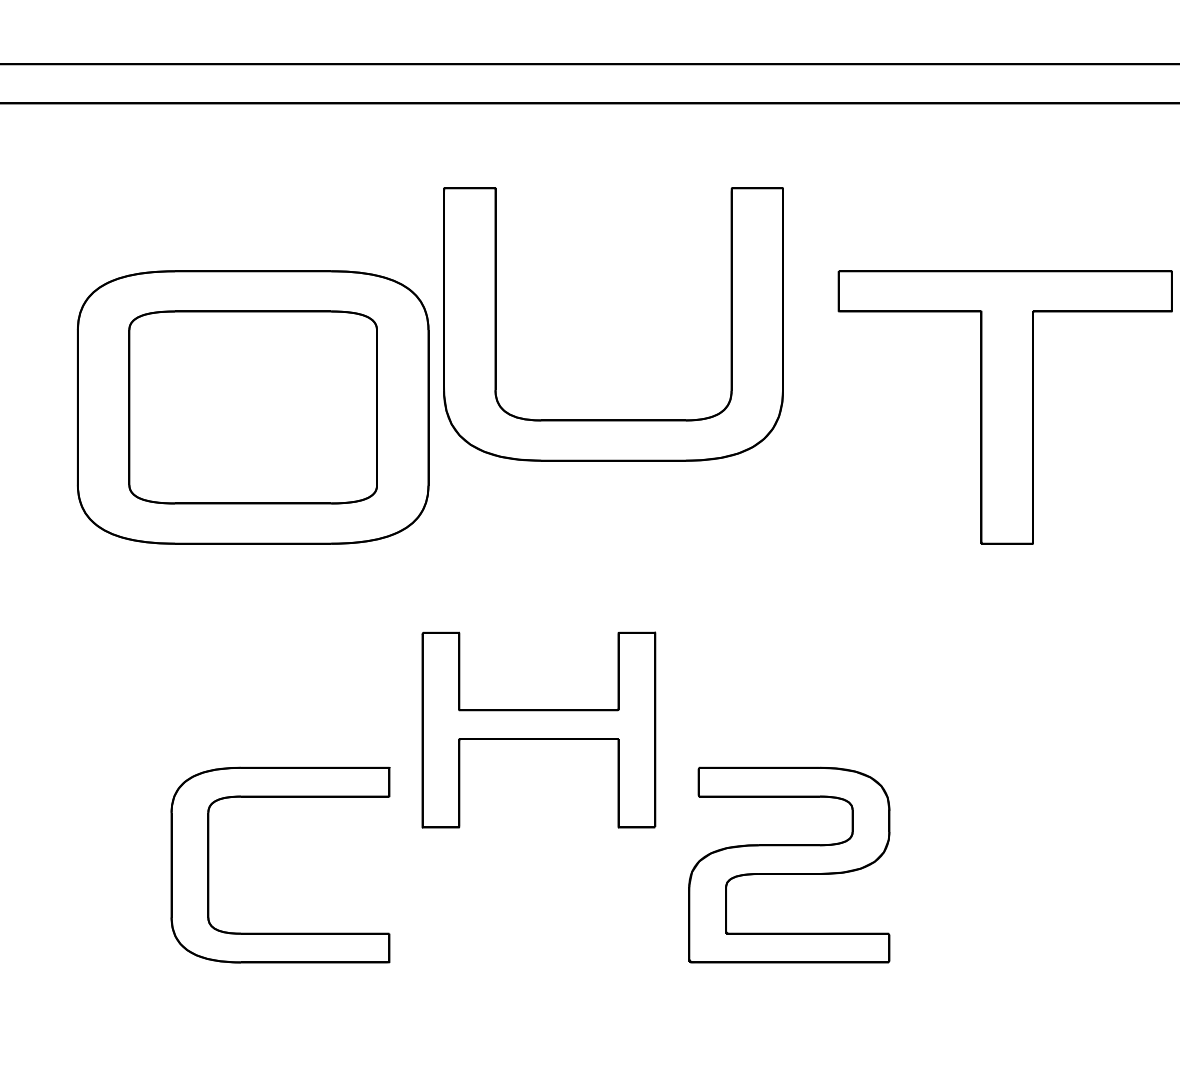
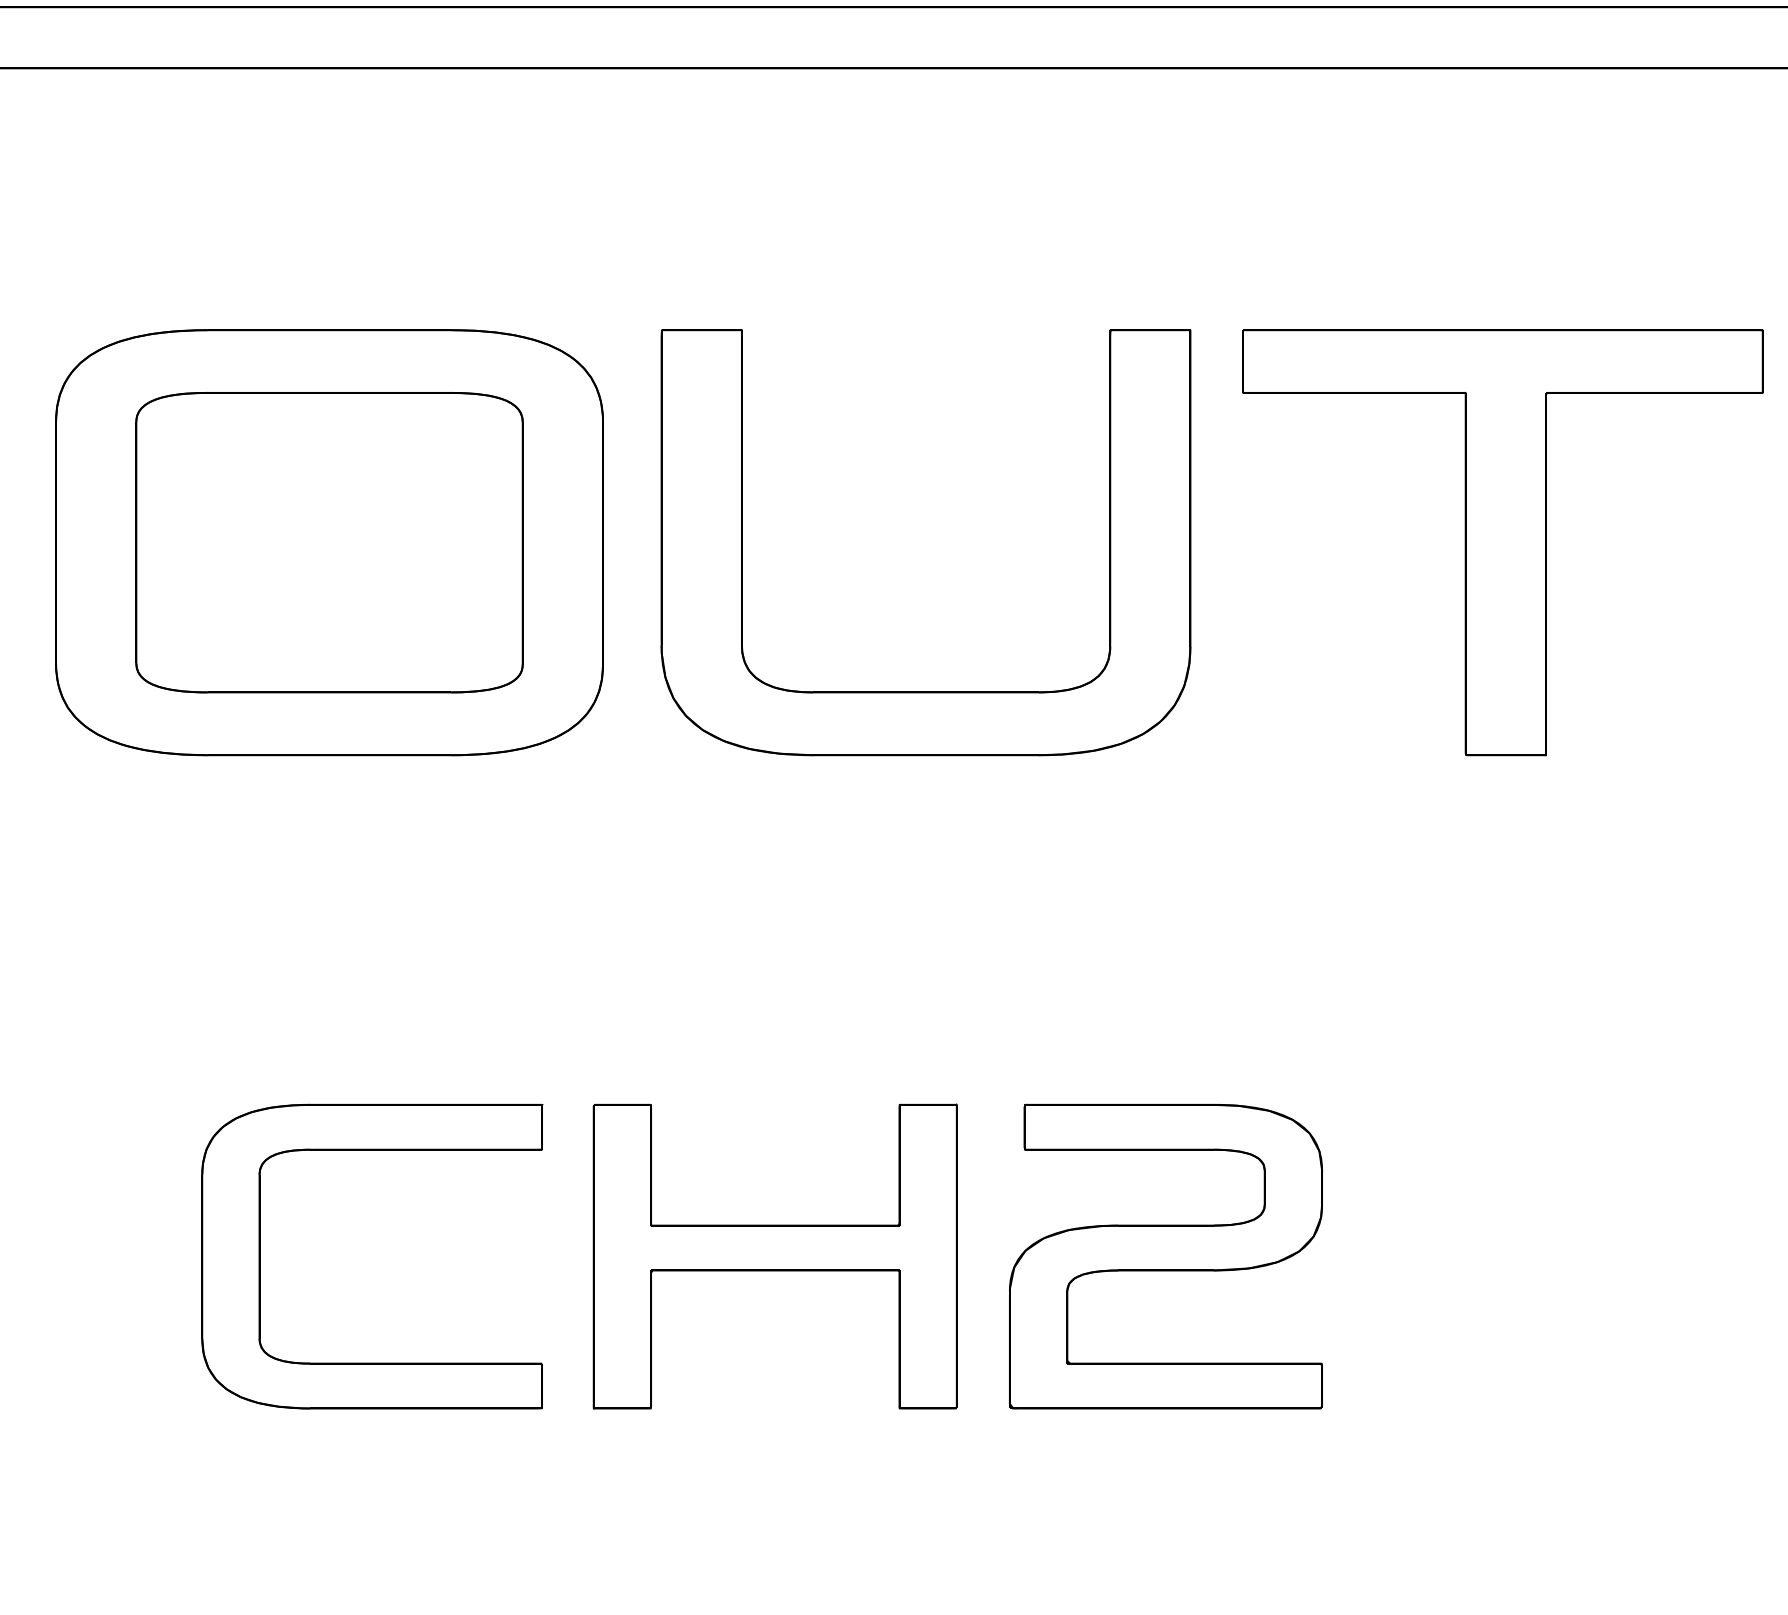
part: (613, 419) -> (925, 690), moved
part: (538, 729) -> (774, 1255), moved

